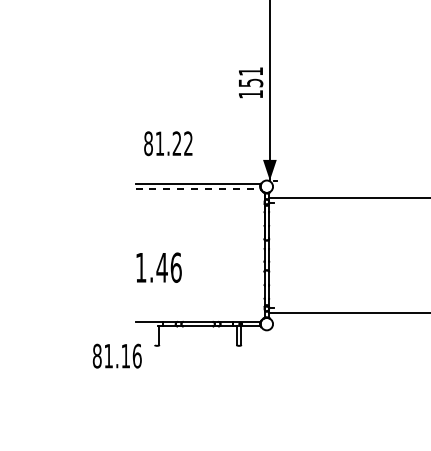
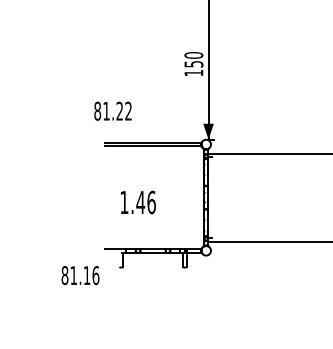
text: (250, 71) -> (193, 55), 151 -> 150
text: (168, 143) -> (113, 111), moved
line: (198, 189) -> (153, 146), dashed -> solid
text: (158, 267) -> (137, 202), moved
text: (116, 355) -> (79, 275), moved

